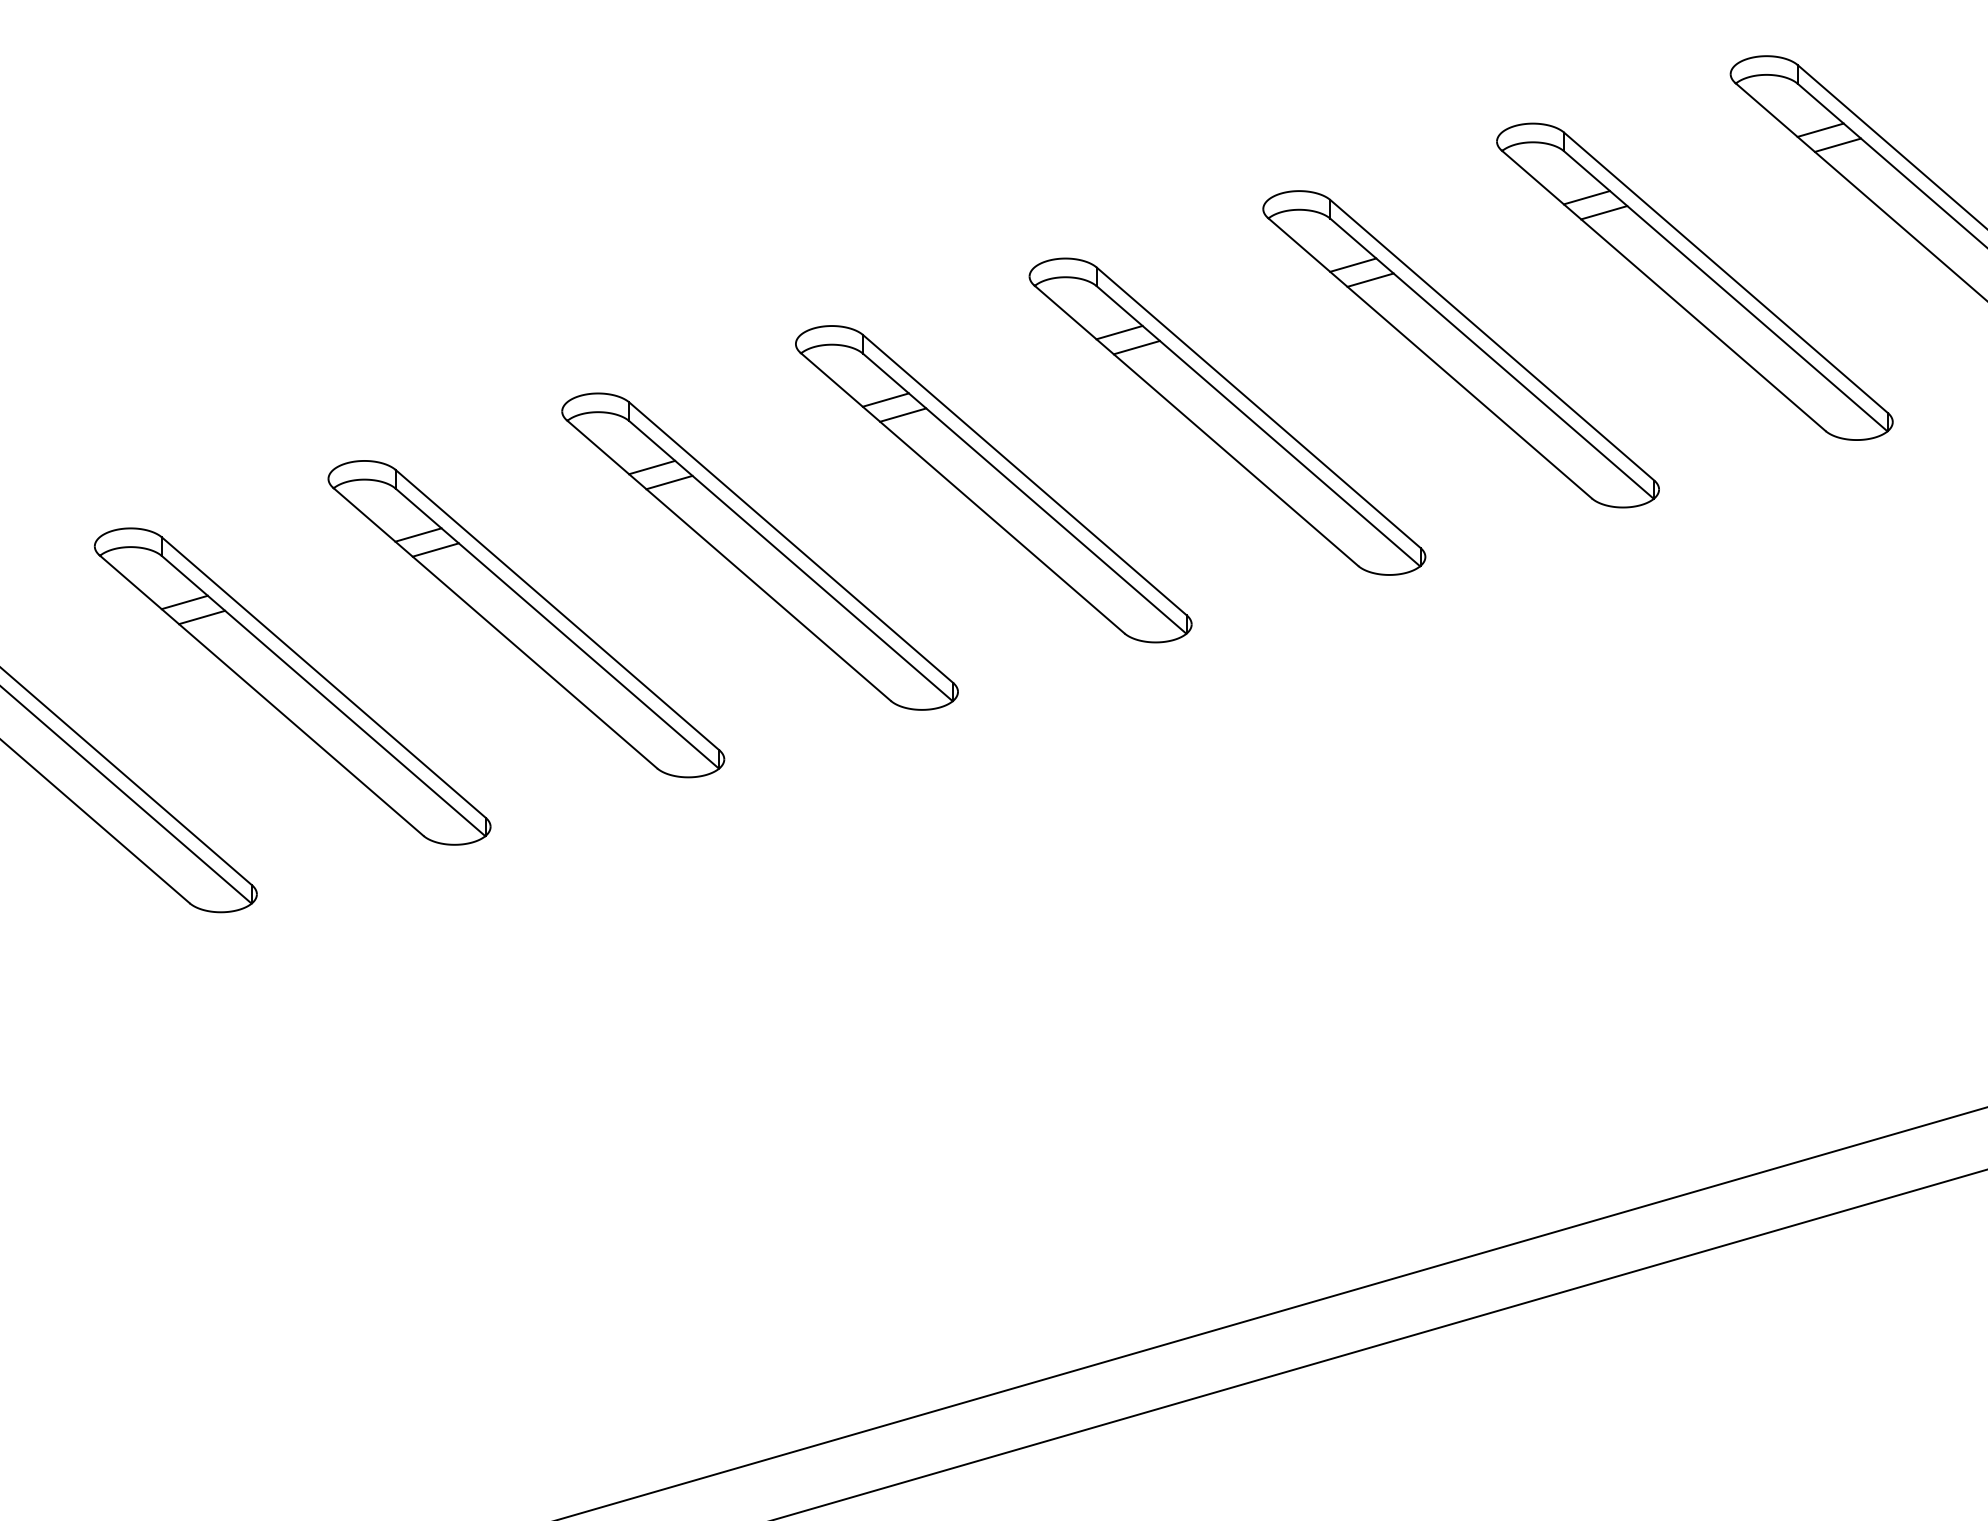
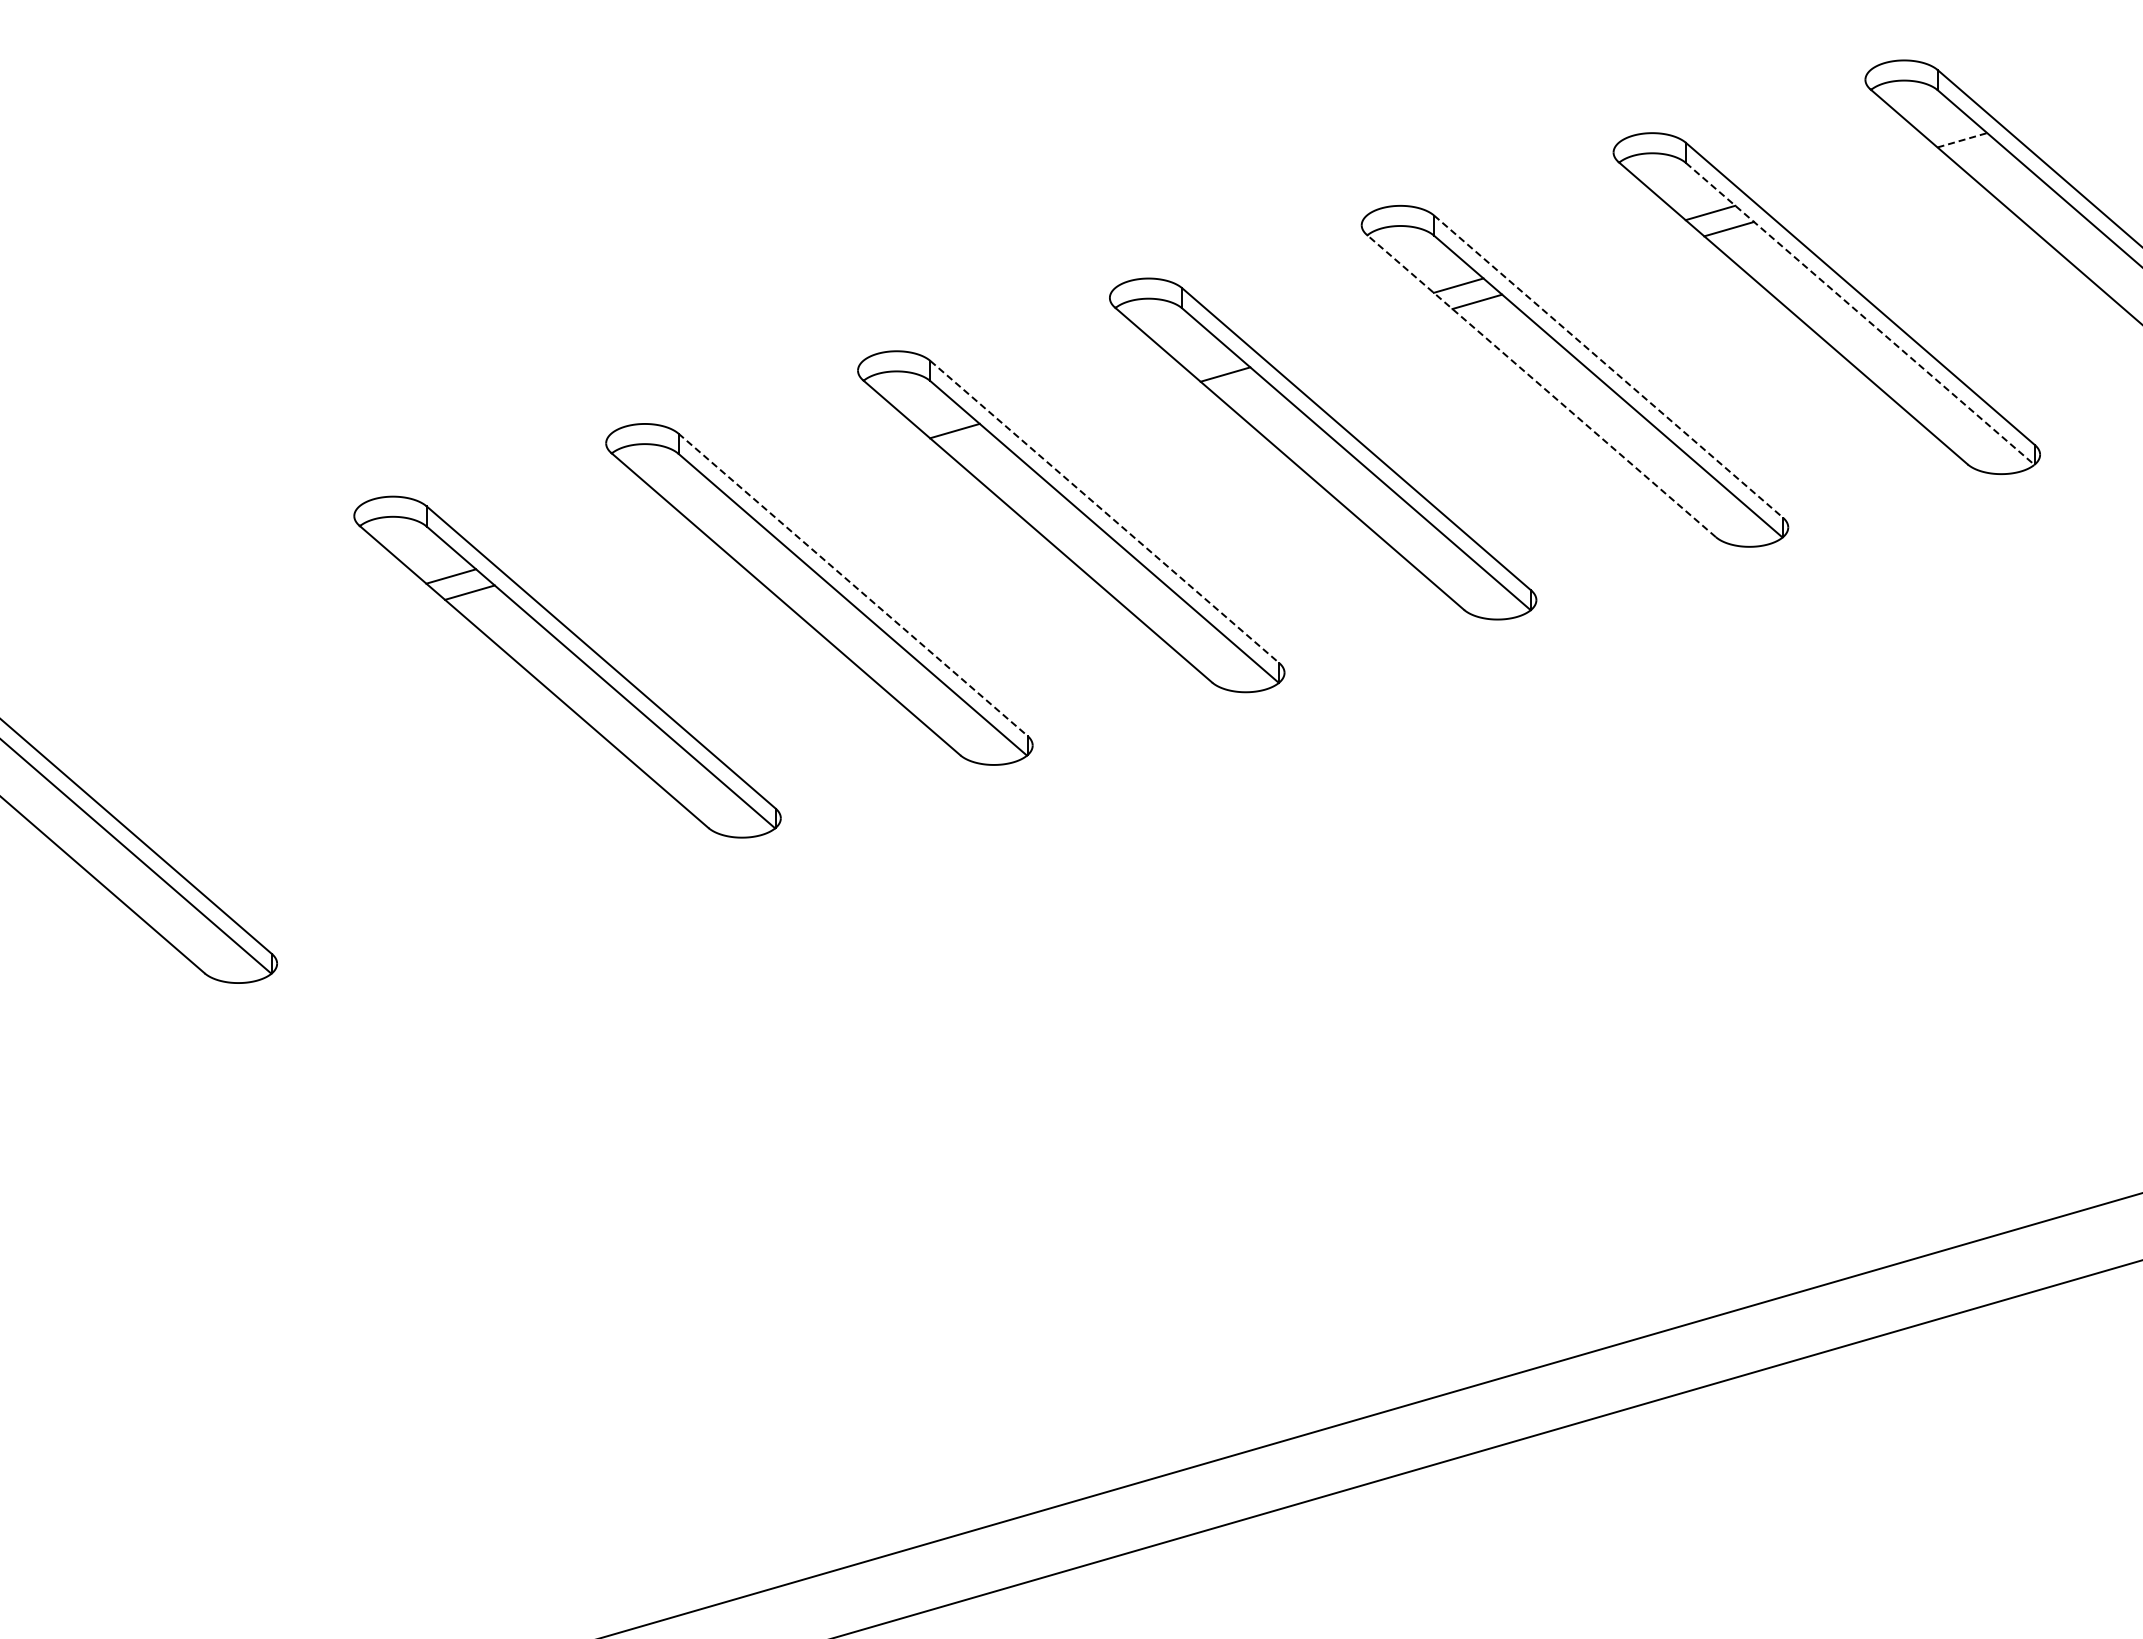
line: (1820, 130) -> (1962, 140), solid -> dashed
line: (1837, 145) -> (1980, 156), removed
line: (1726, 290) -> (1860, 313), solid -> dashed
line: (1119, 332) -> (1206, 358), removed
line: (1492, 340) -> (1608, 366), solid -> dashed
line: (1430, 358) -> (1541, 386), solid -> dashed
line: (903, 415) -> (973, 447), removed
line: (651, 467) -> (702, 503), removed
line: (1024, 475) -> (1104, 512), solid -> dashed
line: (669, 482) -> (721, 519), removed
line: (791, 542) -> (853, 584), solid -> dashed
part: (292, 686) -> (315, 739), removed

